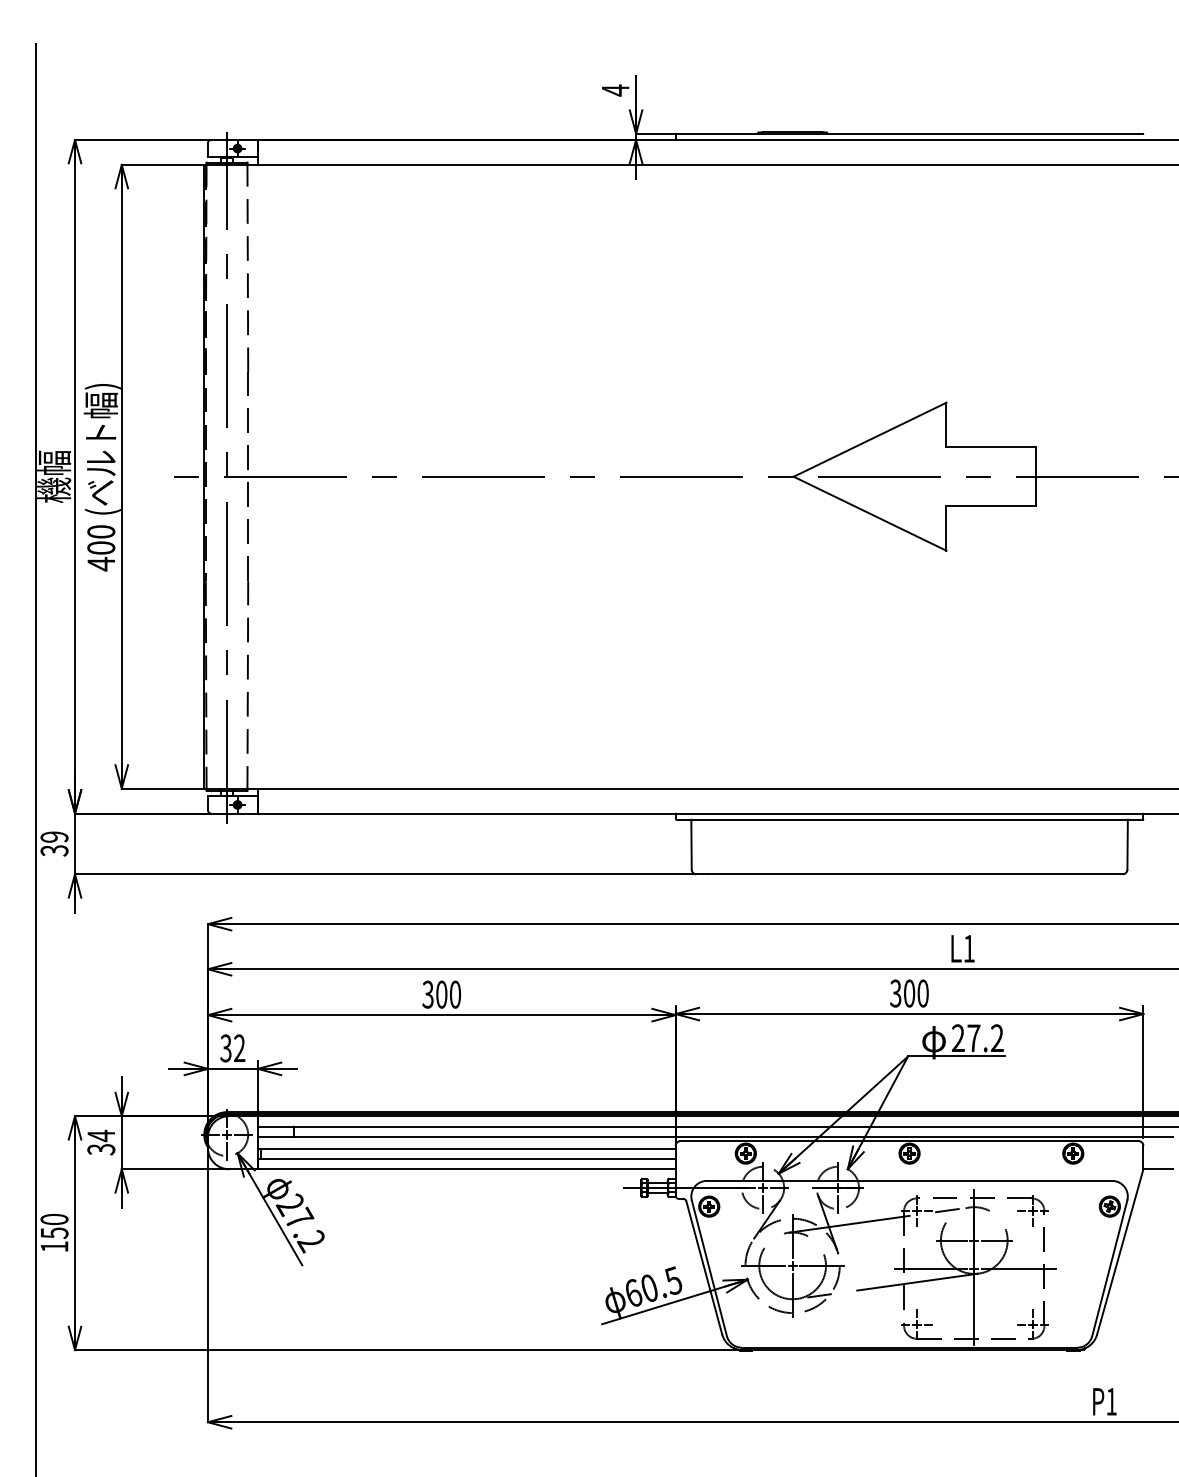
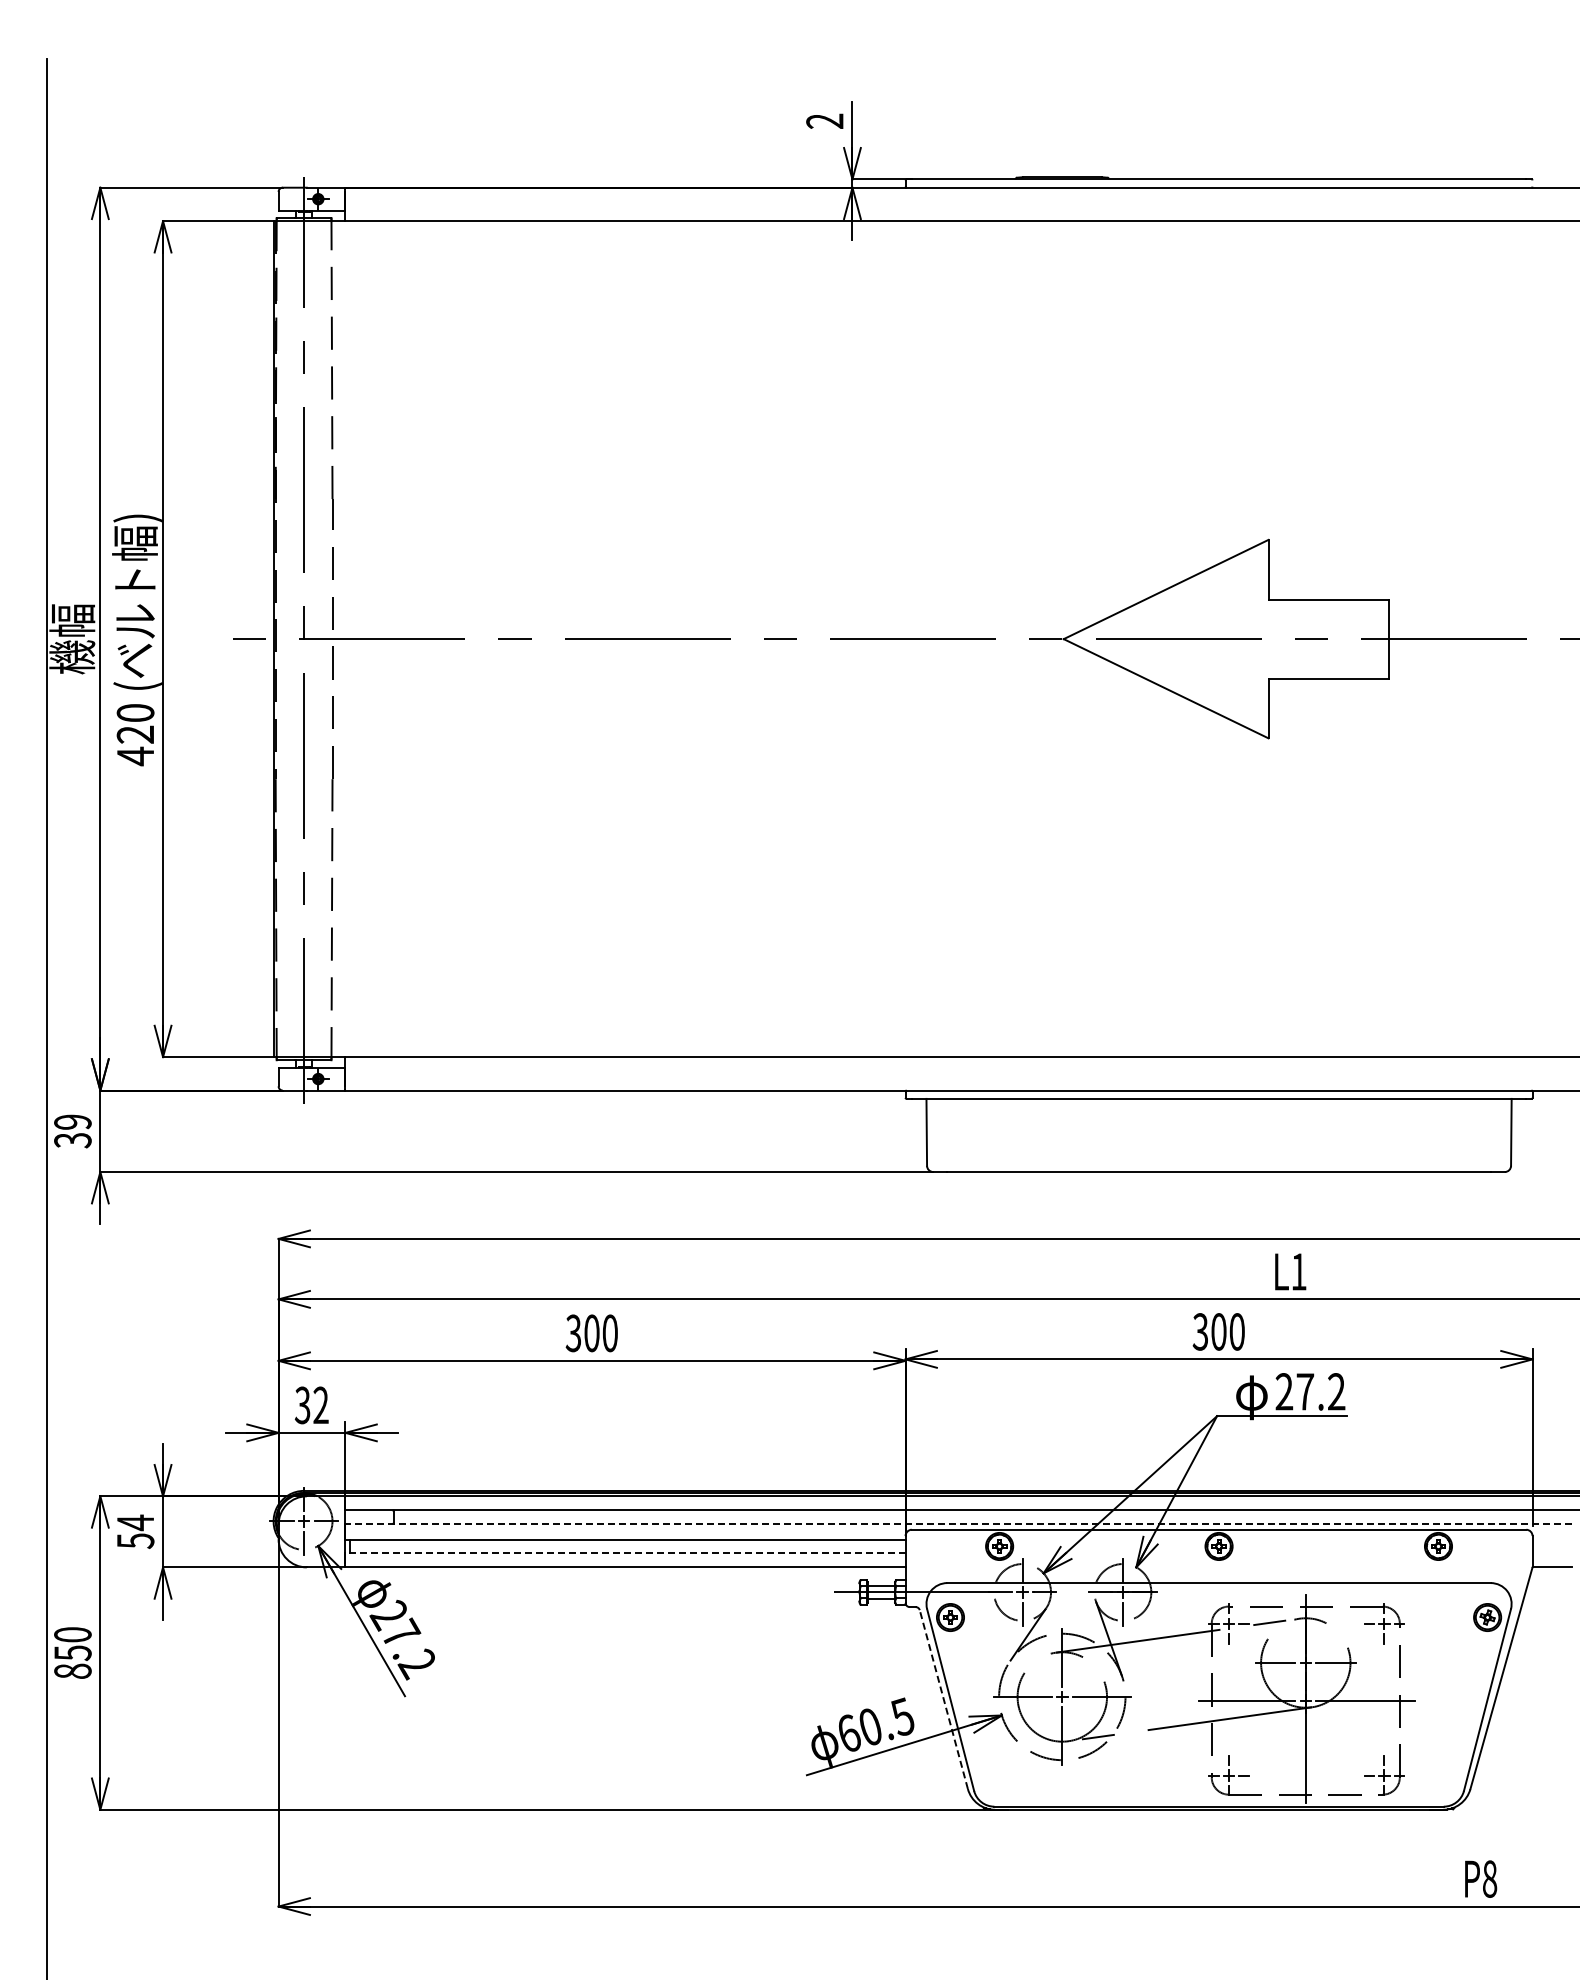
text: (615, 90) -> (824, 121), 4 -> 2
text: (101, 547) -> (135, 734), 400 -> 420
line: (715, 1137) -> (958, 1524), solid -> dashed
text: (100, 1149) -> (134, 1540), 34 -> 54
line: (466, 1158) -> (625, 1553), solid -> dashed
text: (54, 1246) -> (72, 1670), 150 -> 850
line: (704, 1267) -> (943, 1699), solid -> dashed
text: (1112, 1401) -> (1490, 1878), P1 -> P8

